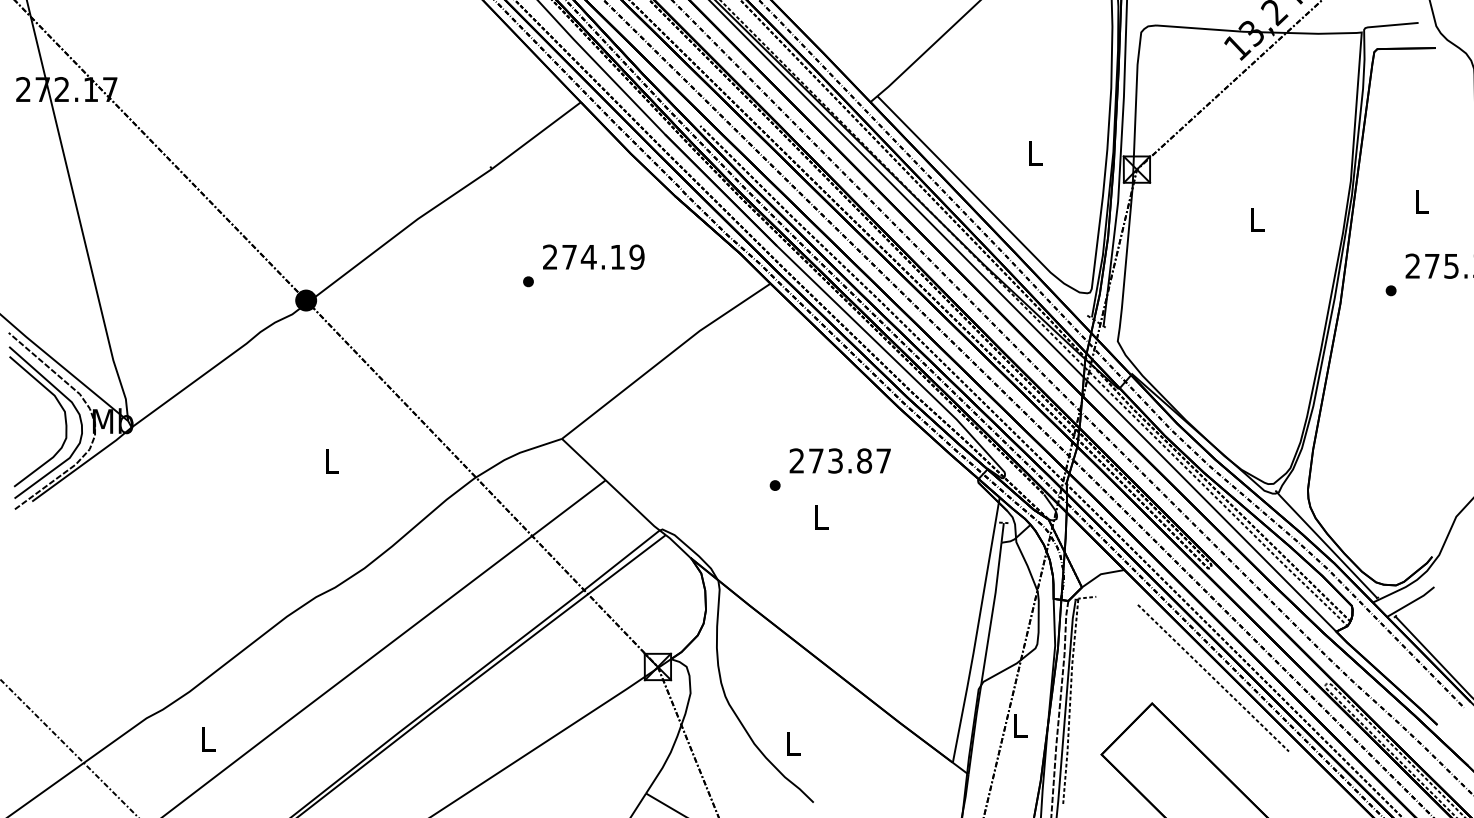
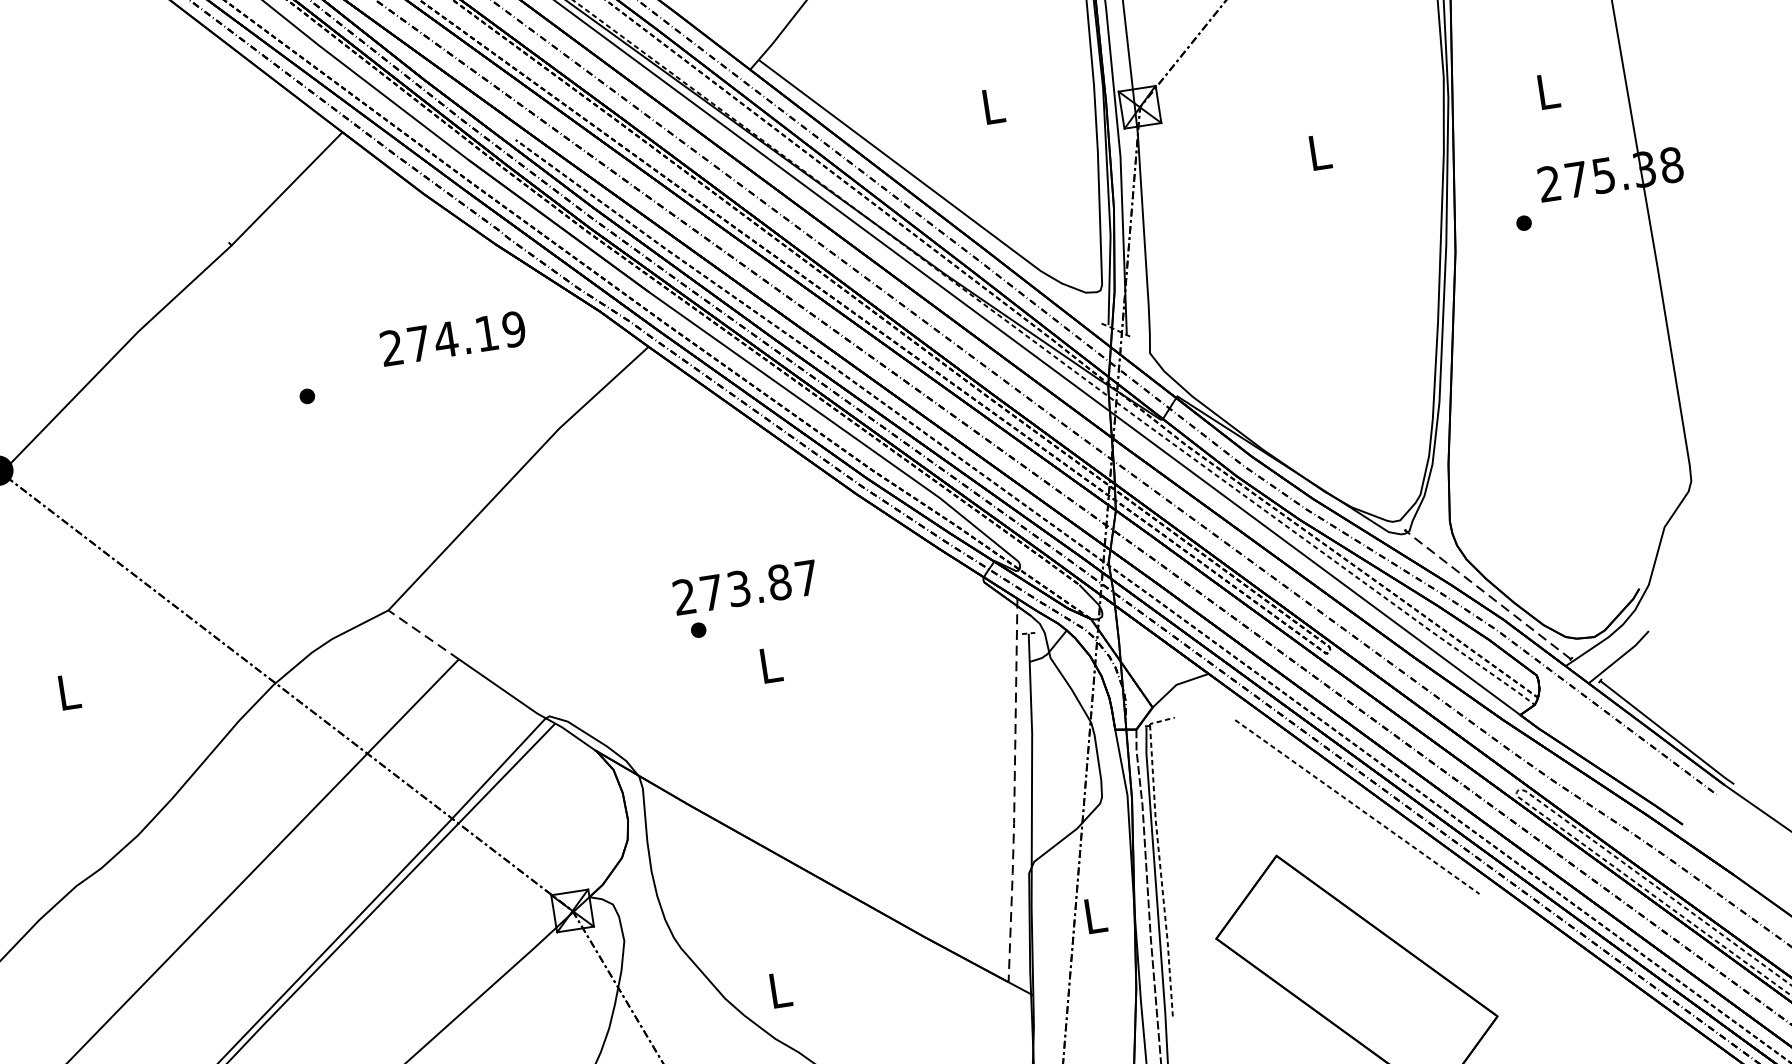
text: (593, 256) -> (452, 337), moved
line: (583, 459) -> (423, 634), solid -> dashed
text: (839, 460) -> (744, 587), moved
line: (1326, 544) -> (1487, 594), solid -> dashed
line: (977, 632) -> (1015, 793), solid -> dashed

